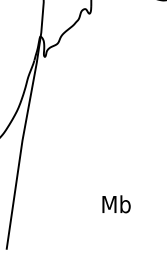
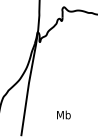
text: (115, 203) -> (63, 114), moved

